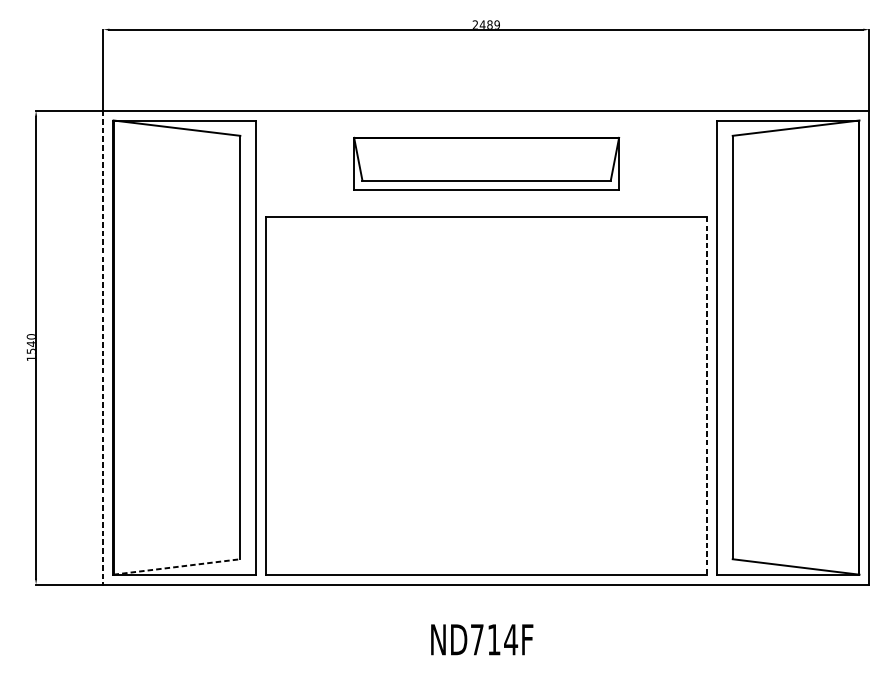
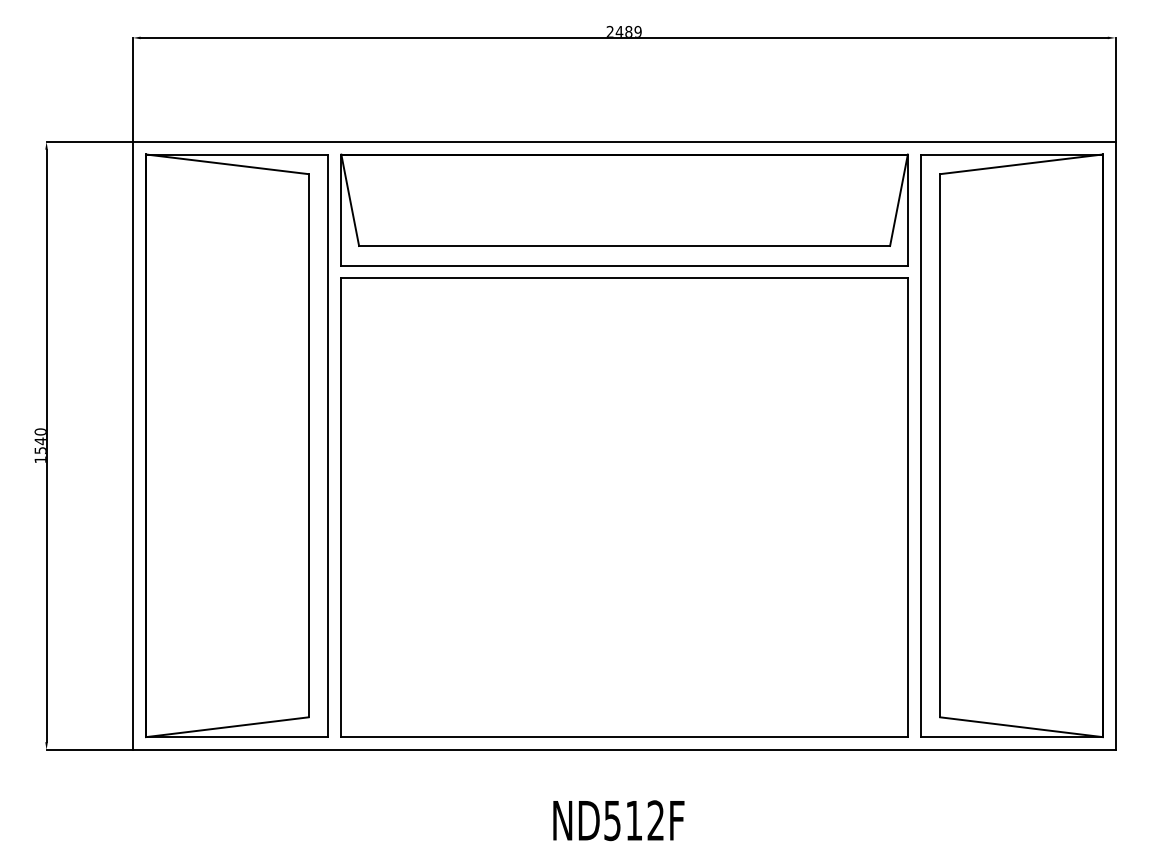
part: (486, 163) -> (624, 209), size x1.67
line: (103, 347) -> (132, 445), dashed -> solid
line: (707, 396) -> (907, 508), dashed -> solid
line: (177, 567) -> (227, 727), dashed -> solid
text: (494, 639) -> (634, 820), ND714F -> ND512F

